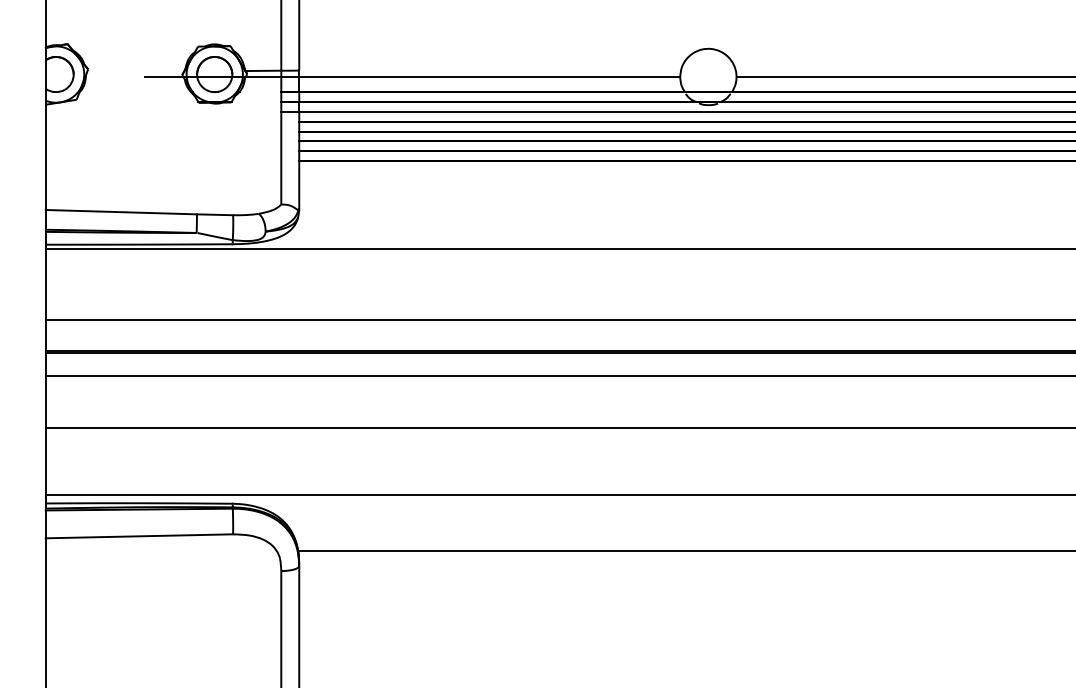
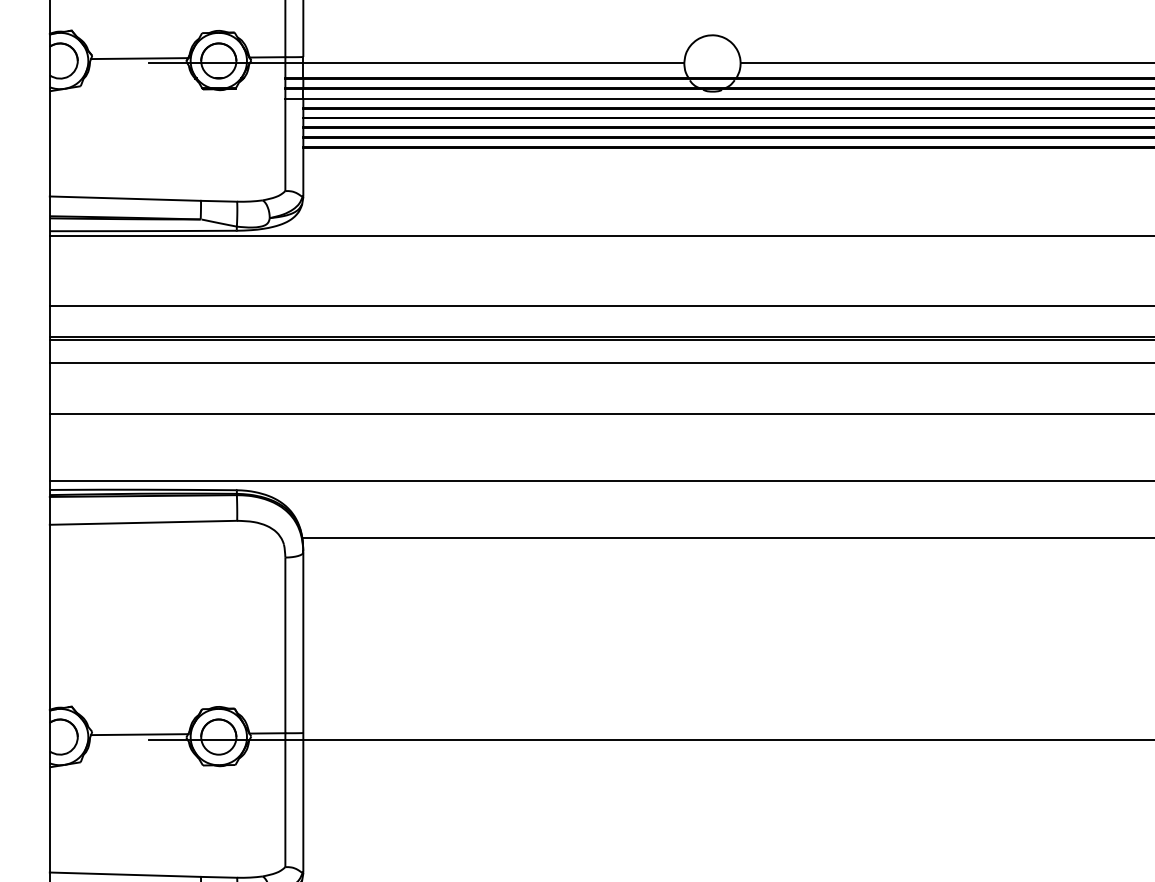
line: (135, 72) -> (139, 58), added

